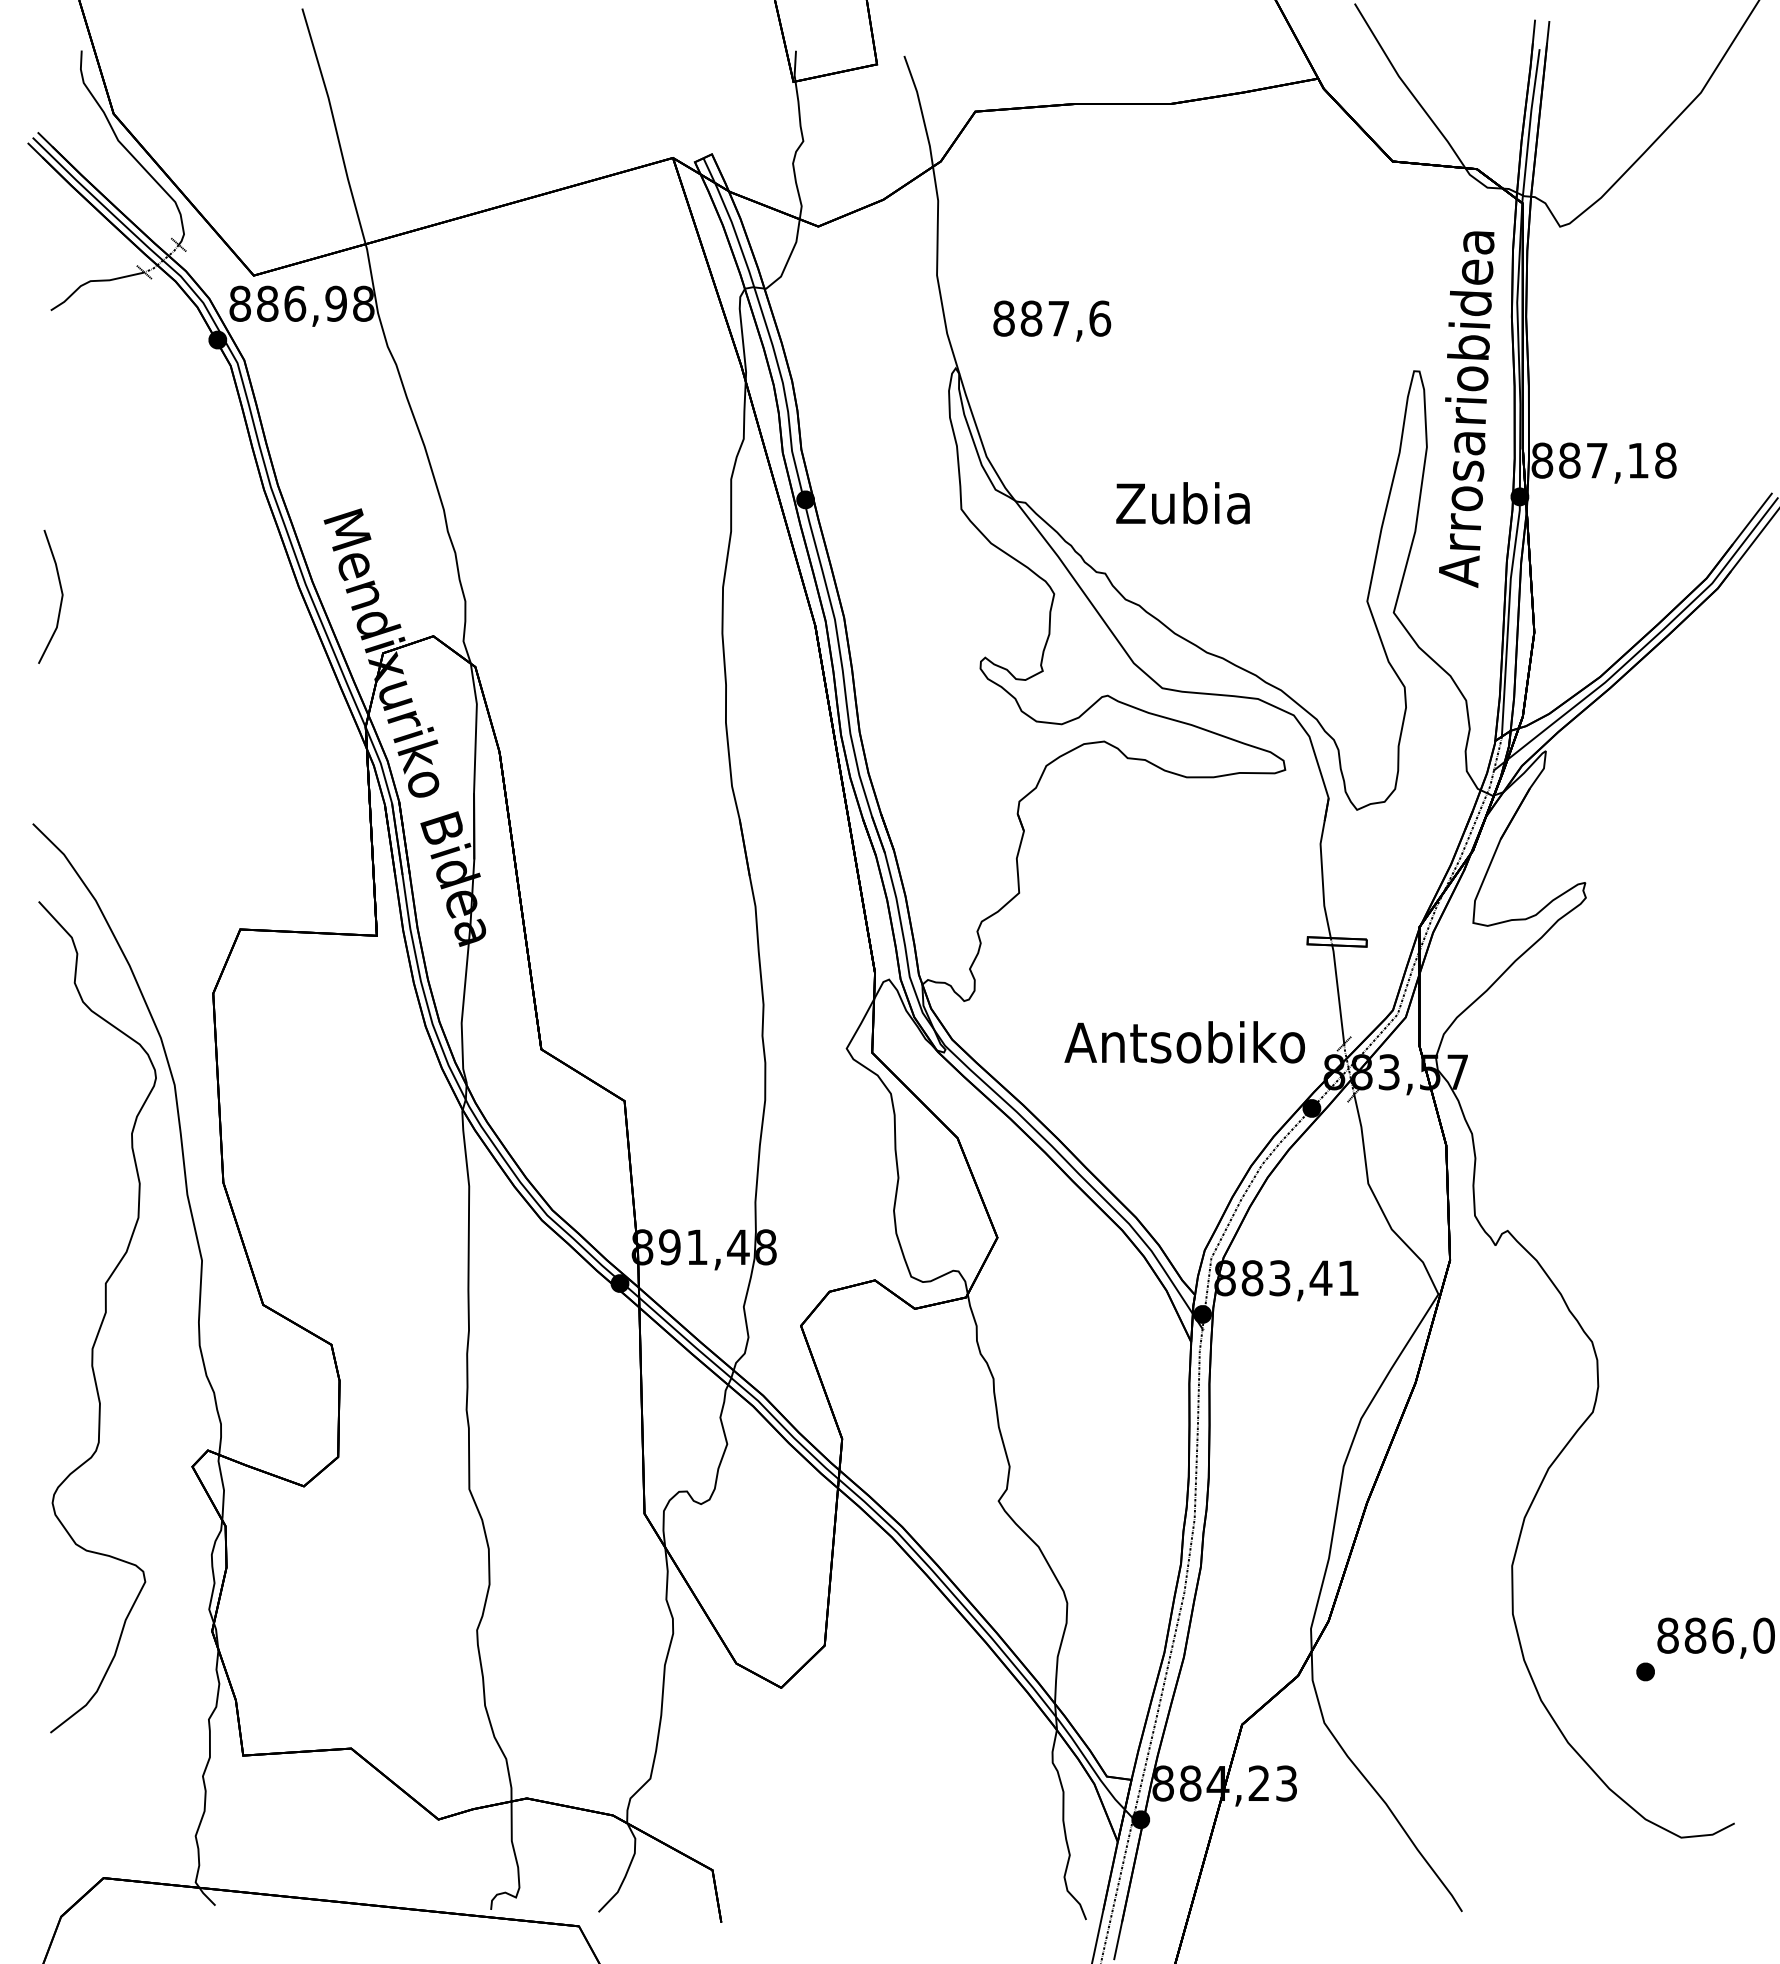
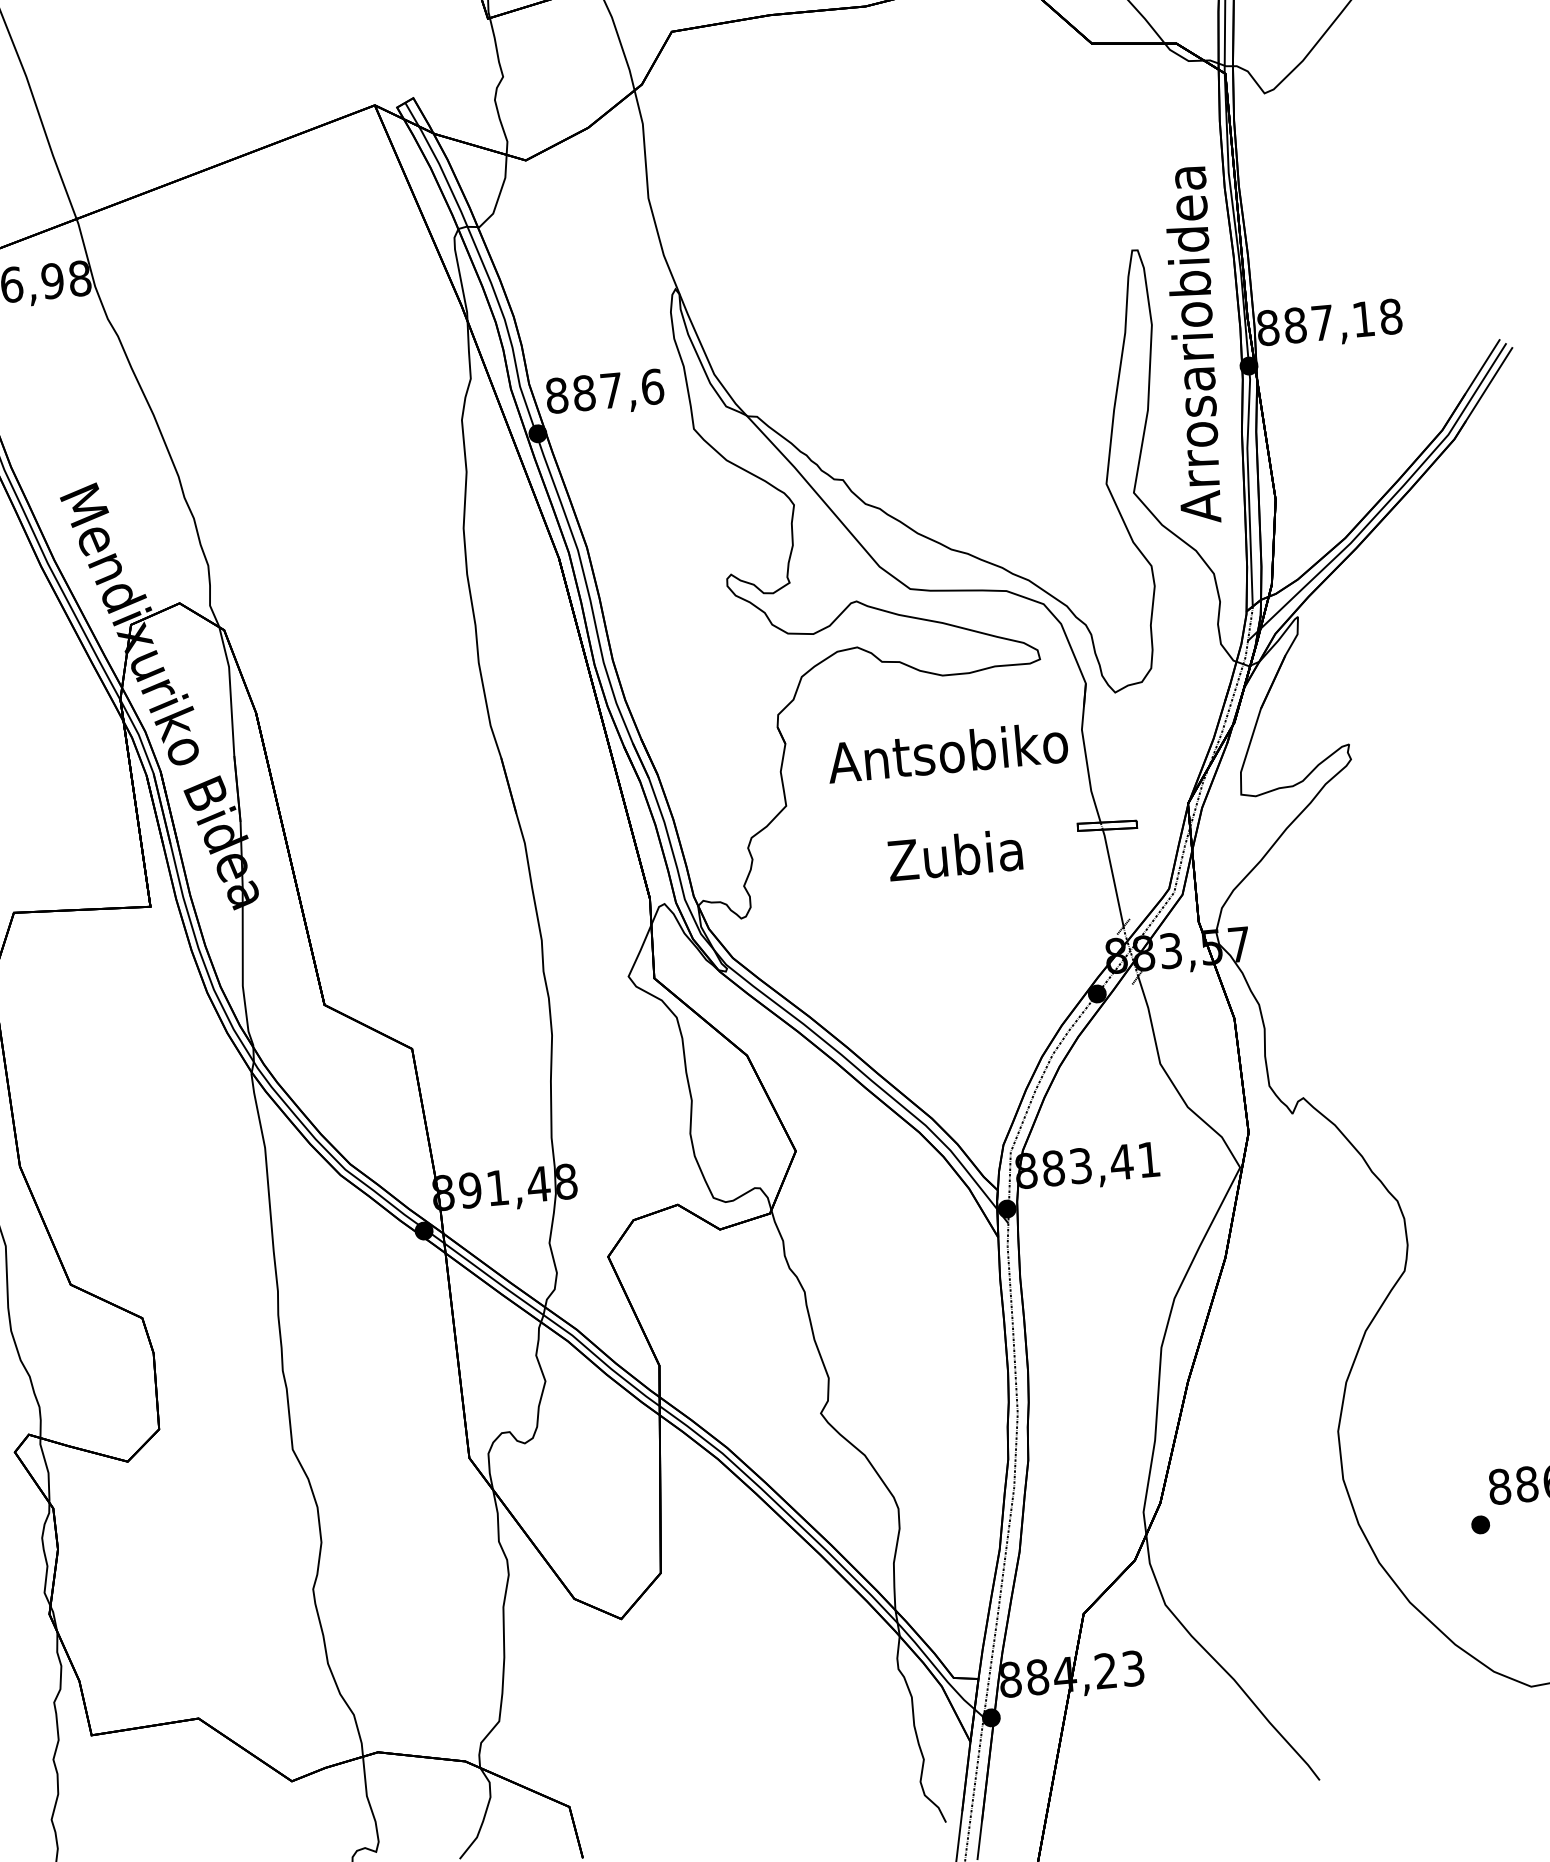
text: (1052, 320) -> (605, 393), moved
text: (1466, 409) -> (1193, 345), moved
text: (1182, 503) -> (954, 855), moved
text: (1184, 1042) -> (947, 752), moved

